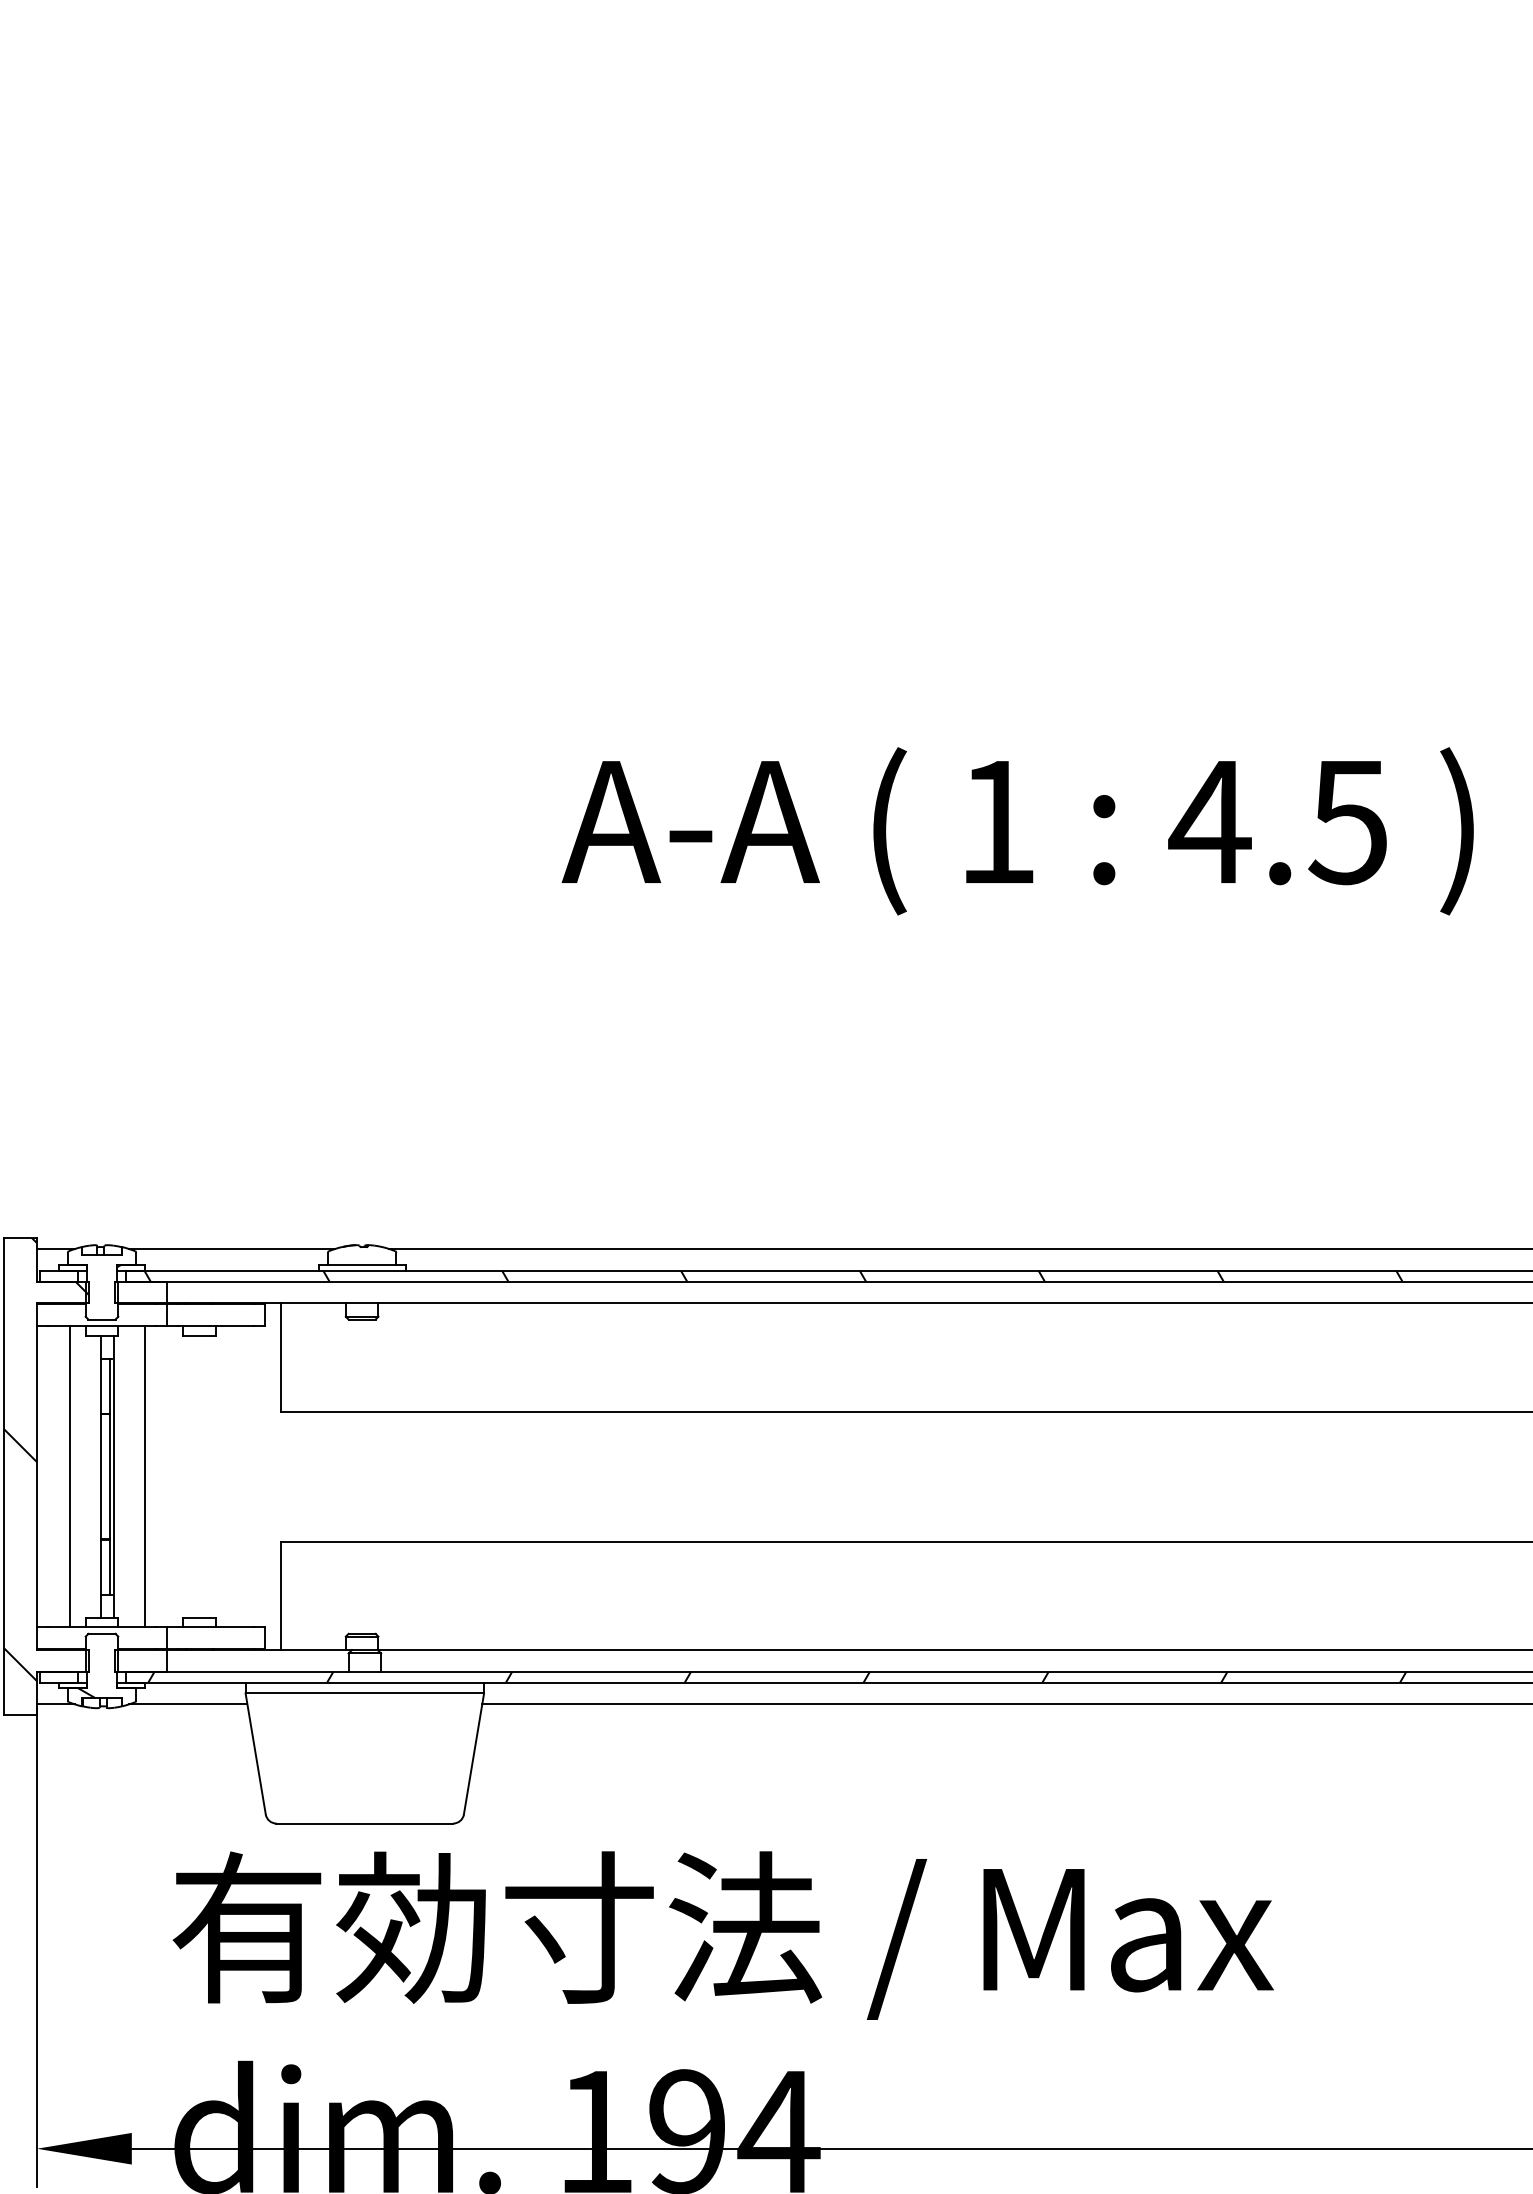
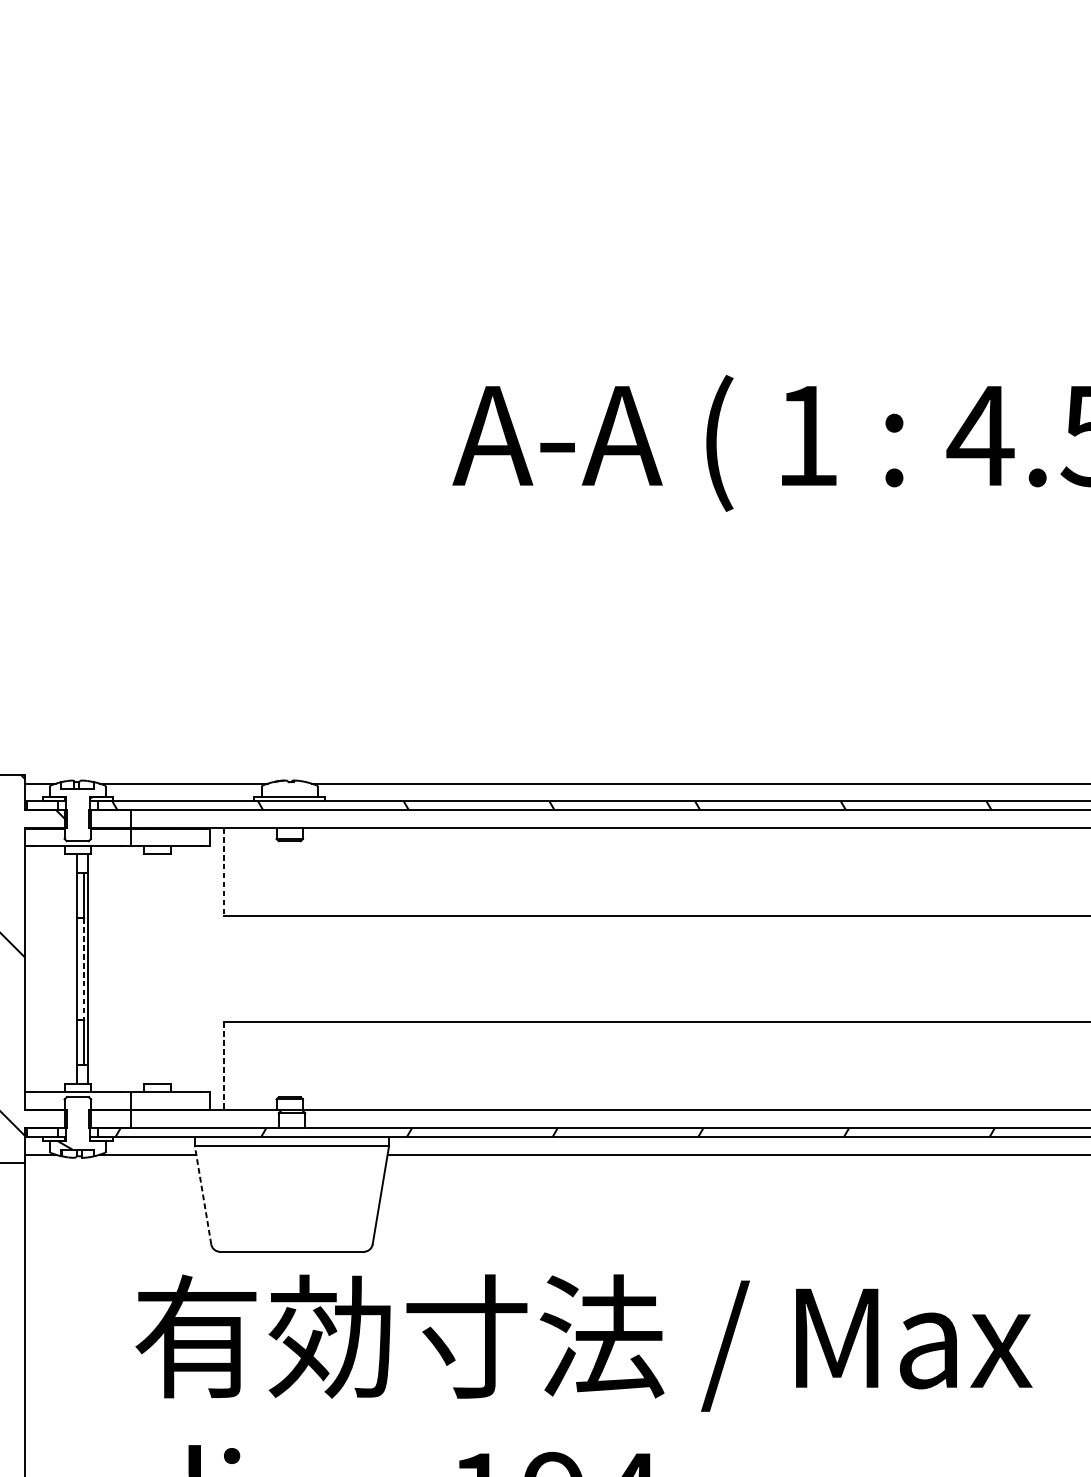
line: (280, 1357) -> (223, 872), solid -> dashed
line: (69, 1476) -> (51, 969), removed
line: (109, 1476) -> (83, 969), solid -> dashed
line: (145, 1476) -> (113, 969), removed
line: (280, 1596) -> (223, 1066), solid -> dashed
line: (255, 1753) -> (202, 1194), solid -> dashed

